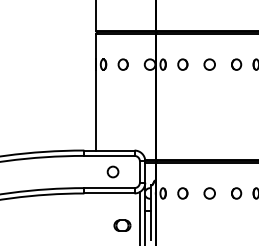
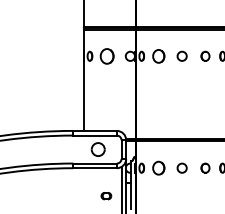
part: (122, 64) -> (106, 56), size x1.6
part: (182, 64) -> (158, 56), size x1.4
part: (112, 171) -> (97, 149), size x1.4
part: (182, 193) -> (158, 168), size x1.4
part: (122, 225) -> (106, 196), size x0.7

